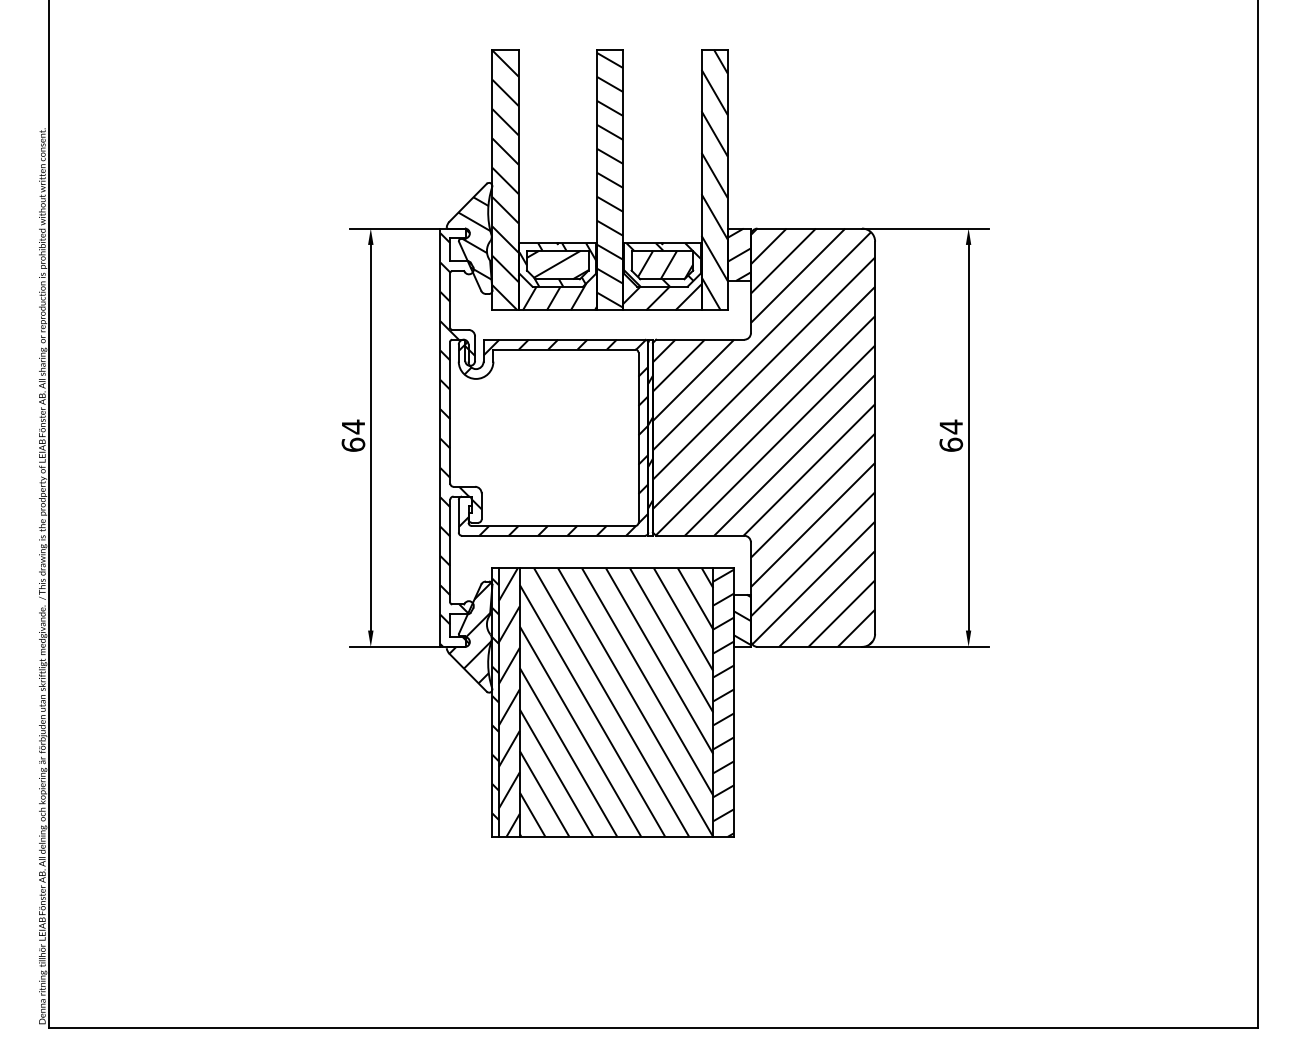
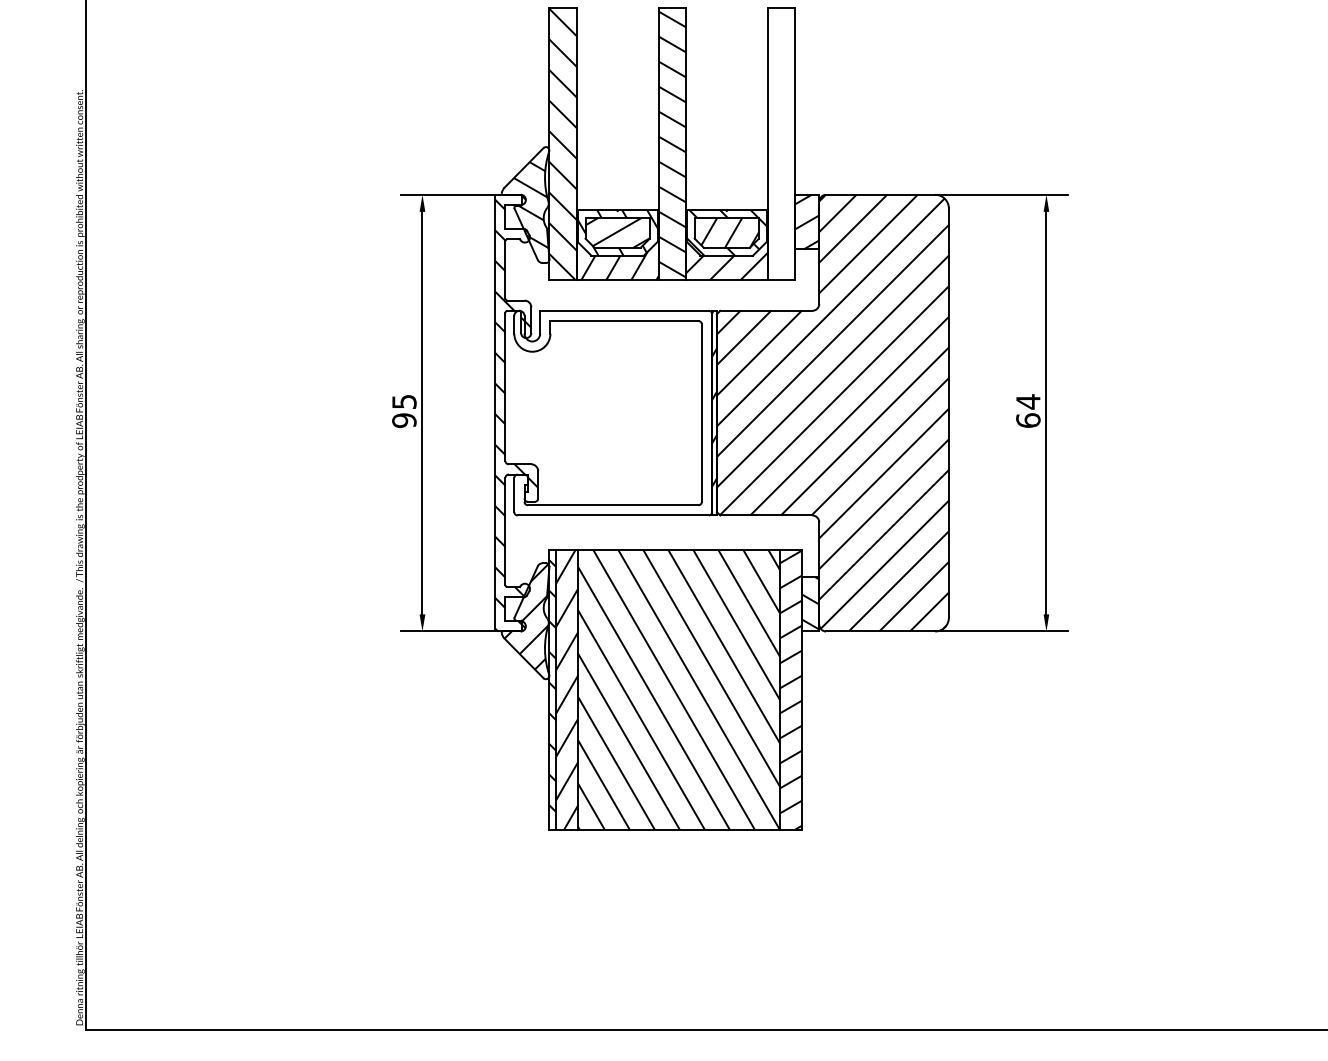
hatch: (714, 179) -> (781, 143), removed
text: (353, 435) -> (404, 410), 64 -> 95
hatch: (553, 437) -> (613, 412), removed

